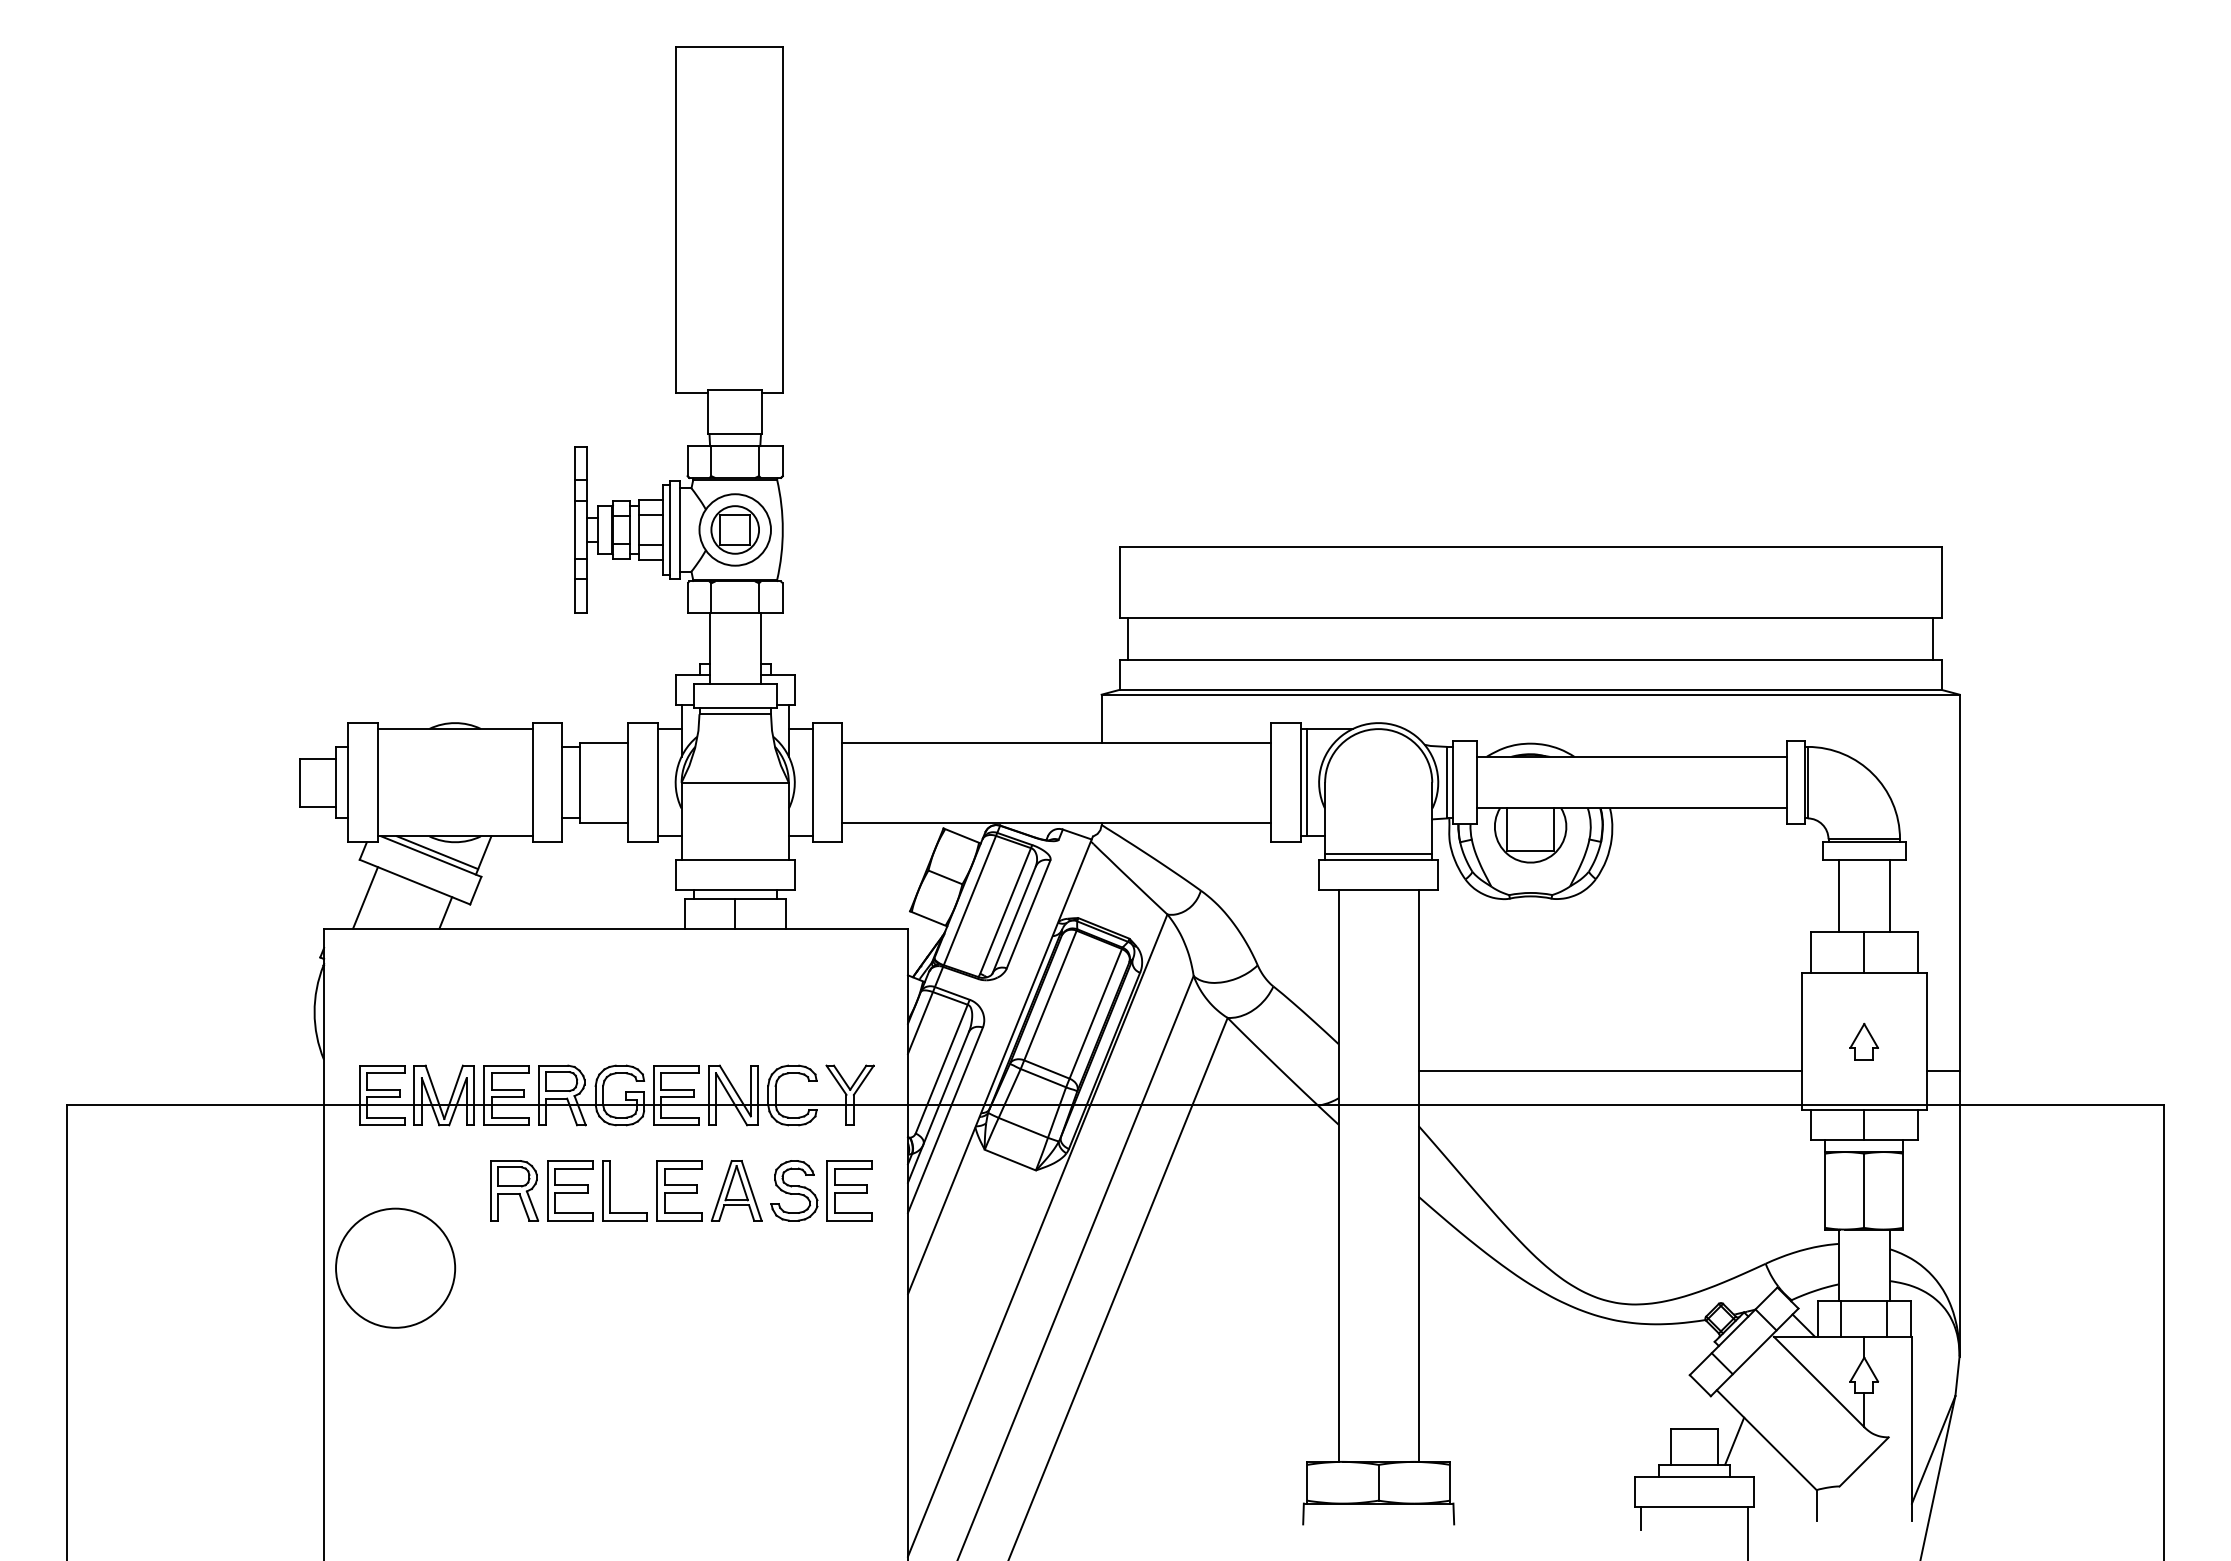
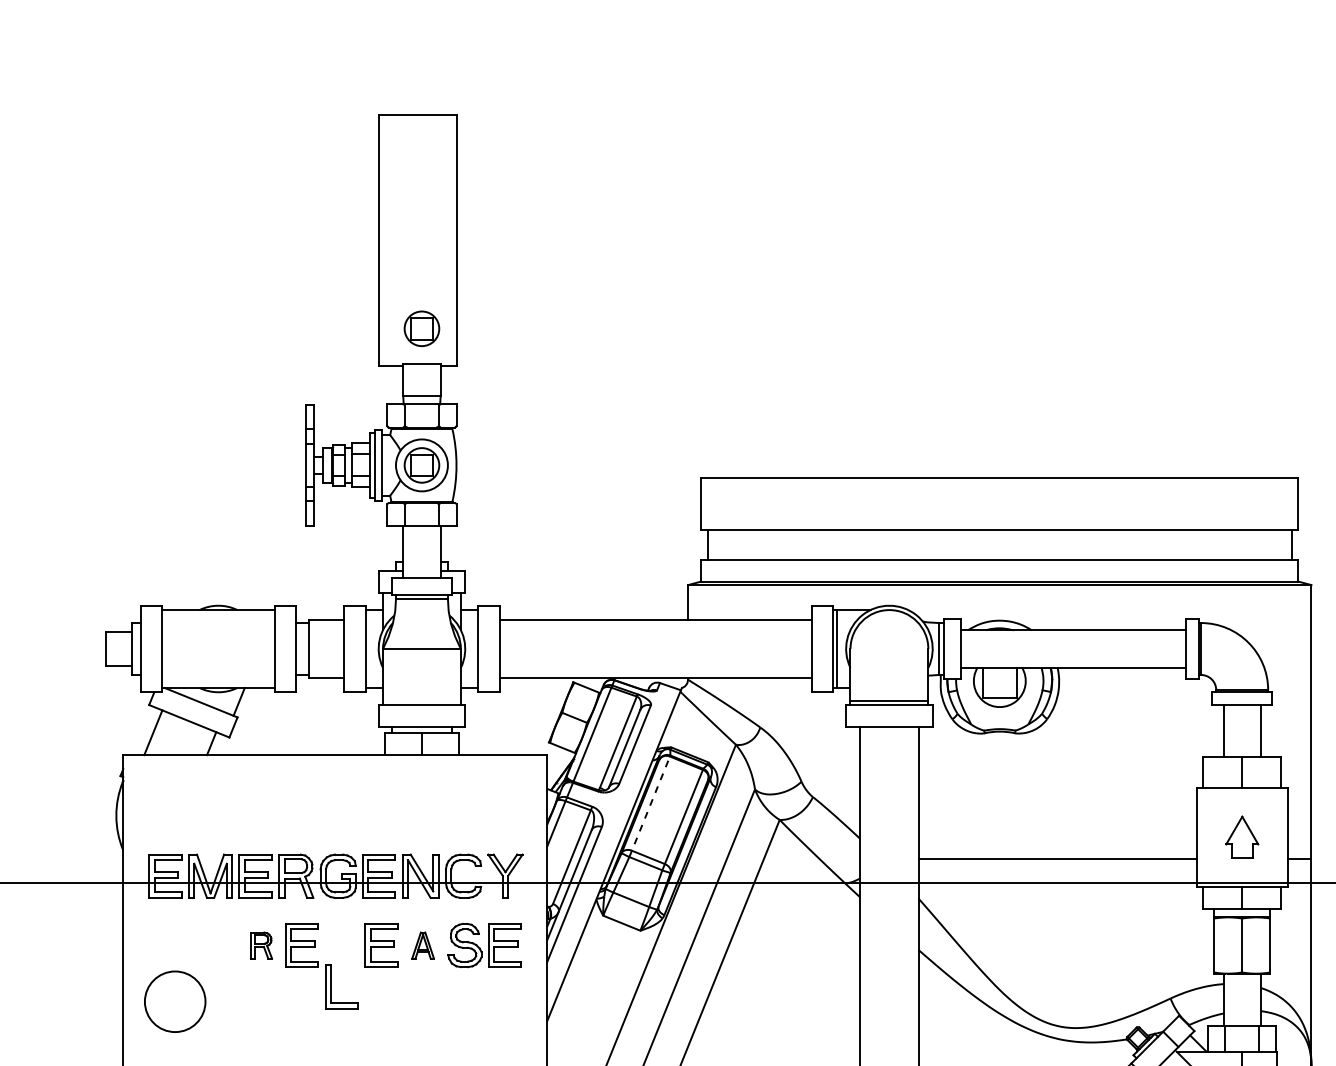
part: (734, 341) -> (421, 328), added
line: (437, 852) -> (205, 699), removed
line: (1049, 998) -> (650, 805), solid -> dashed
part: (1863, 1041) -> (1241, 837), size x1.6
part: (514, 1190) -> (261, 945), size x0.6
part: (610, 1190) -> (331, 986), moved
part: (736, 1190) -> (422, 945), size x0.6
circle: (395, 1267) -> (175, 1001), size x0.7

